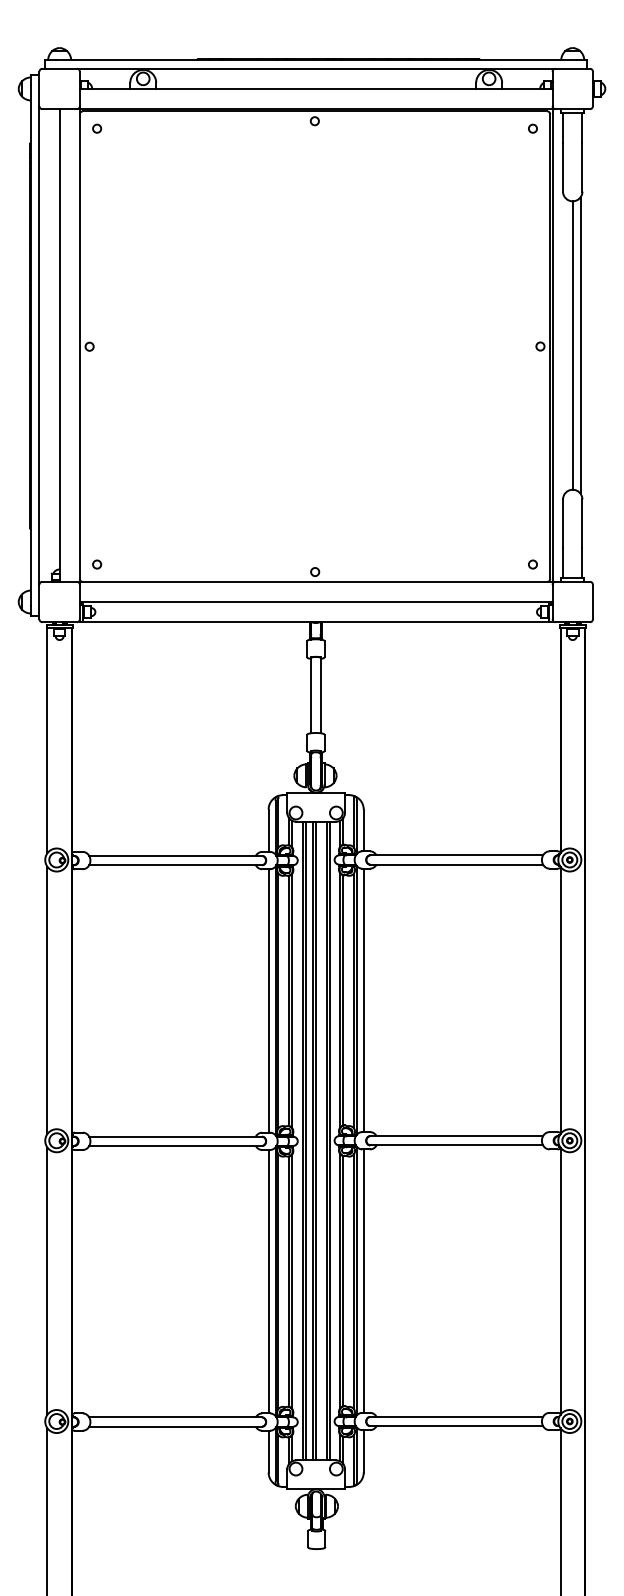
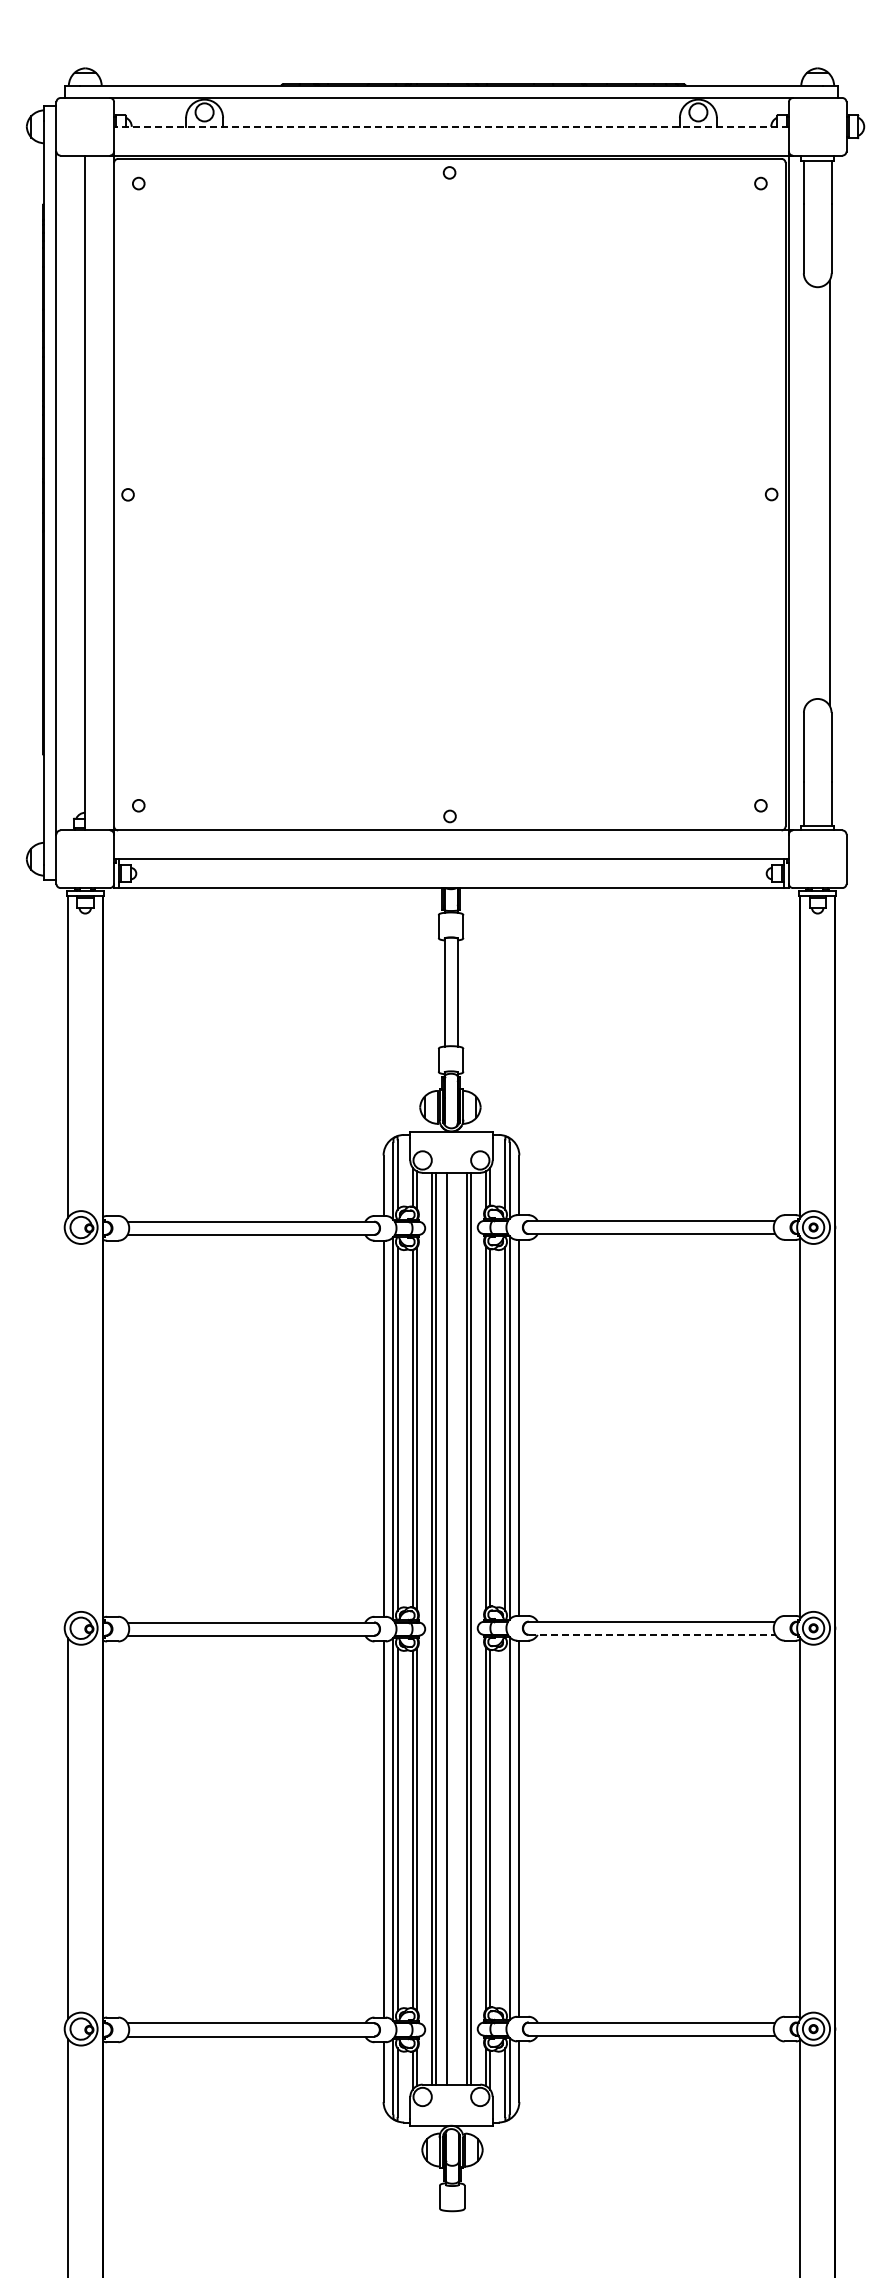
line: (316, 88) -> (451, 126), solid -> dashed
line: (572, 345) -> (817, 492), removed
line: (47, 1000) -> (67, 1427), removed
line: (316, 1140) -> (451, 1628), removed
line: (457, 1145) -> (652, 1634), solid -> dashed
line: (354, 1281) -> (505, 1829), removed

